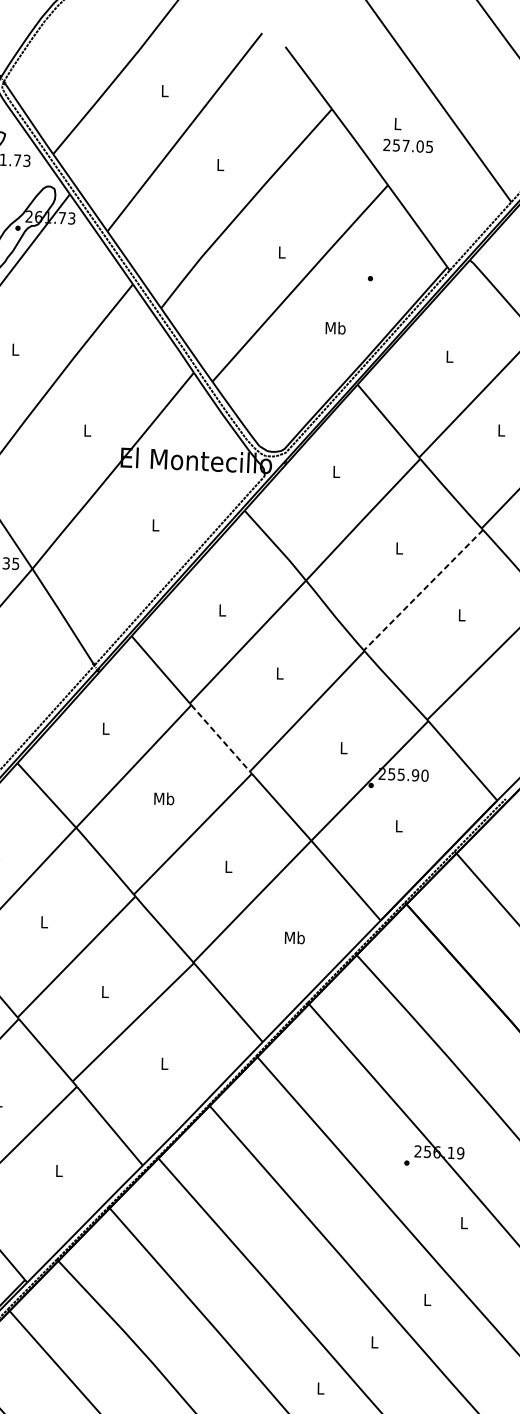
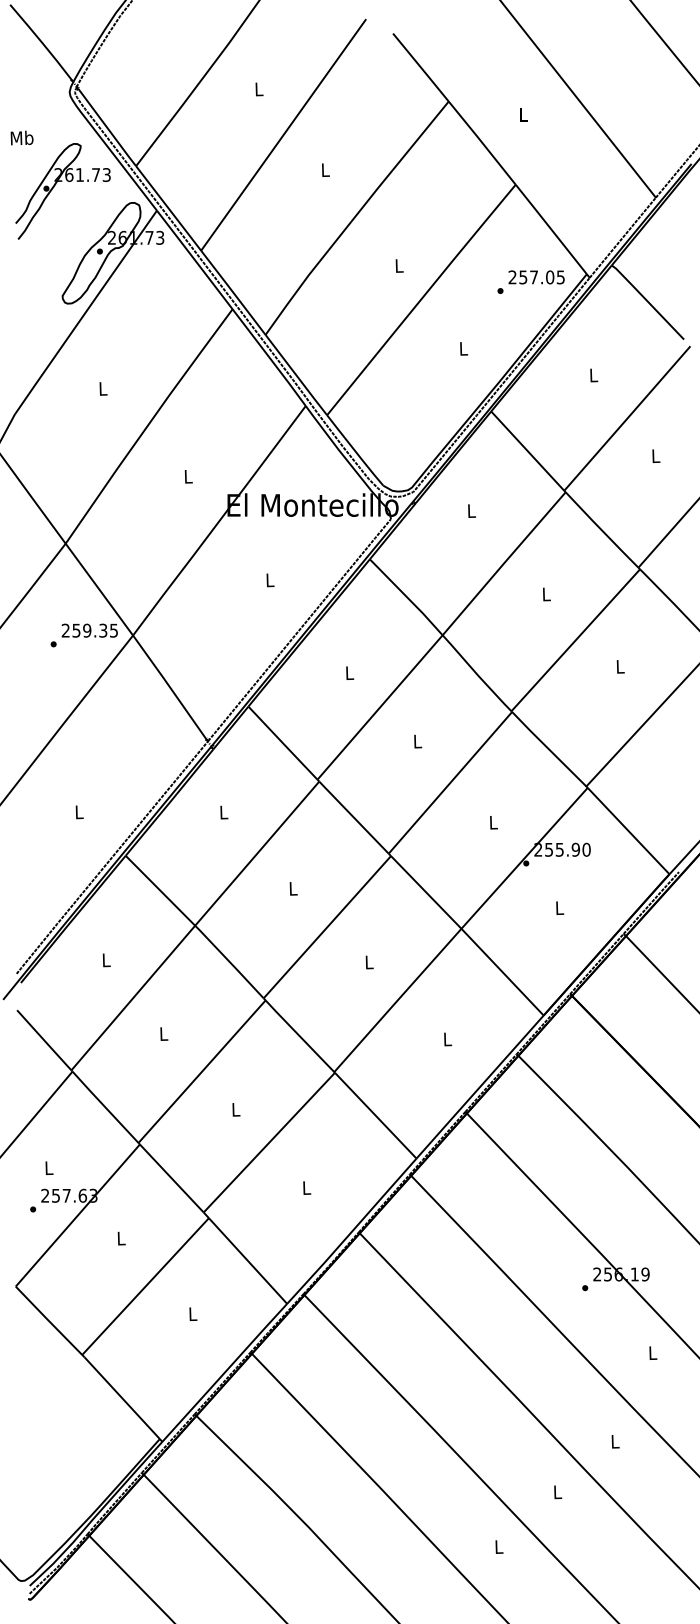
text: (408, 146) -> (536, 277), moved
text: (335, 327) -> (463, 348), Mb -> L
line: (423, 590) -> (575, 640), dashed -> solid
line: (220, 738) -> (353, 817), dashed -> solid
text: (163, 798) -> (292, 888), Mb -> L
text: (294, 938) -> (447, 1039), Mb -> L

